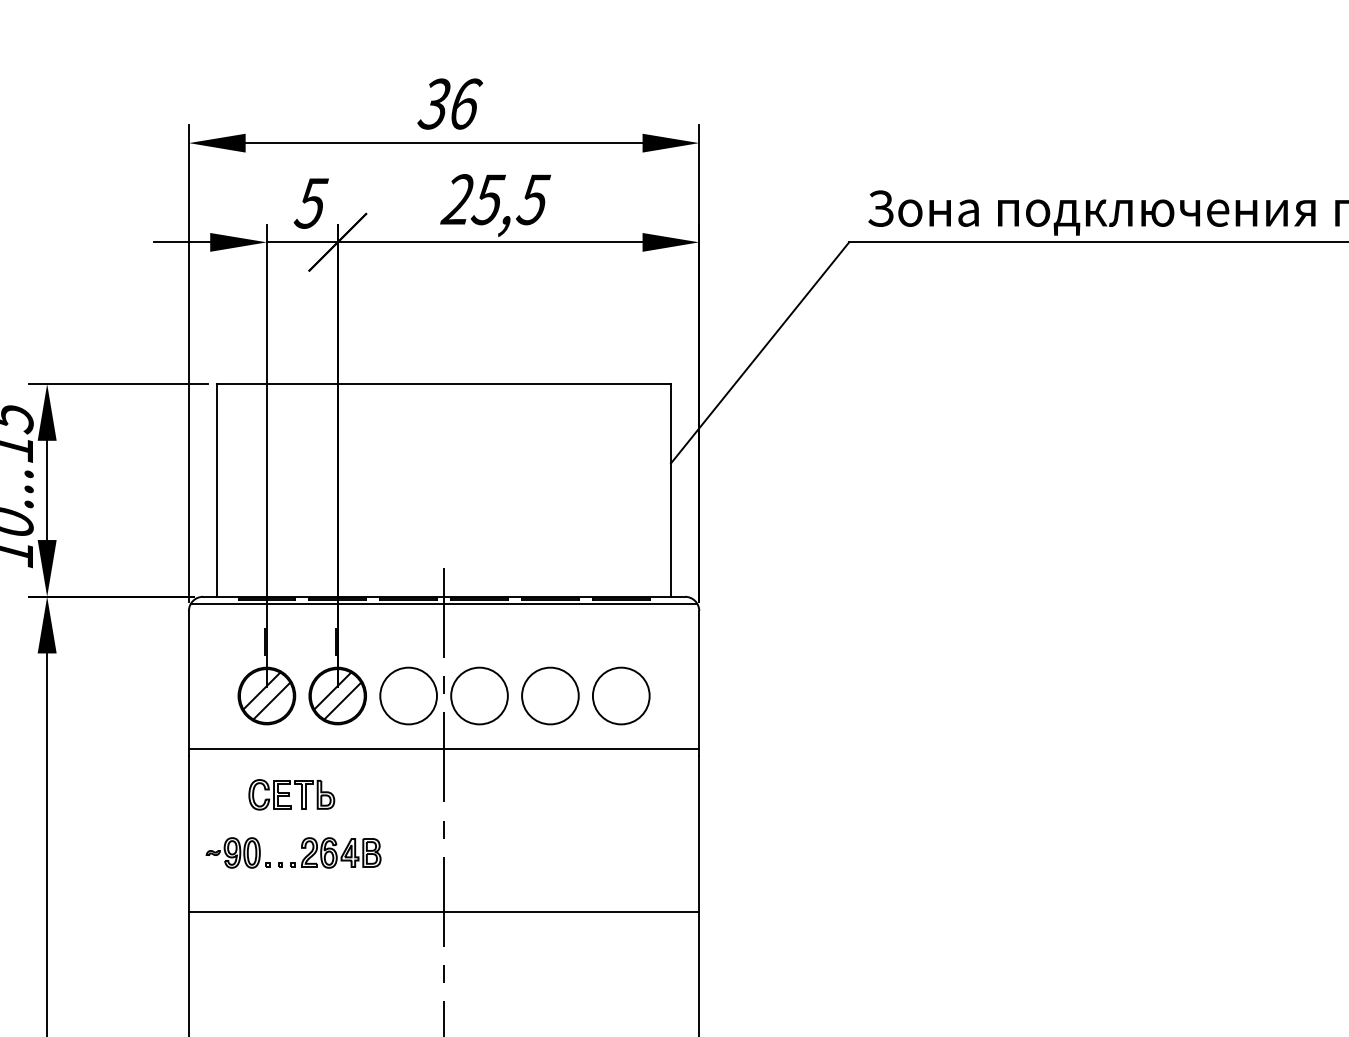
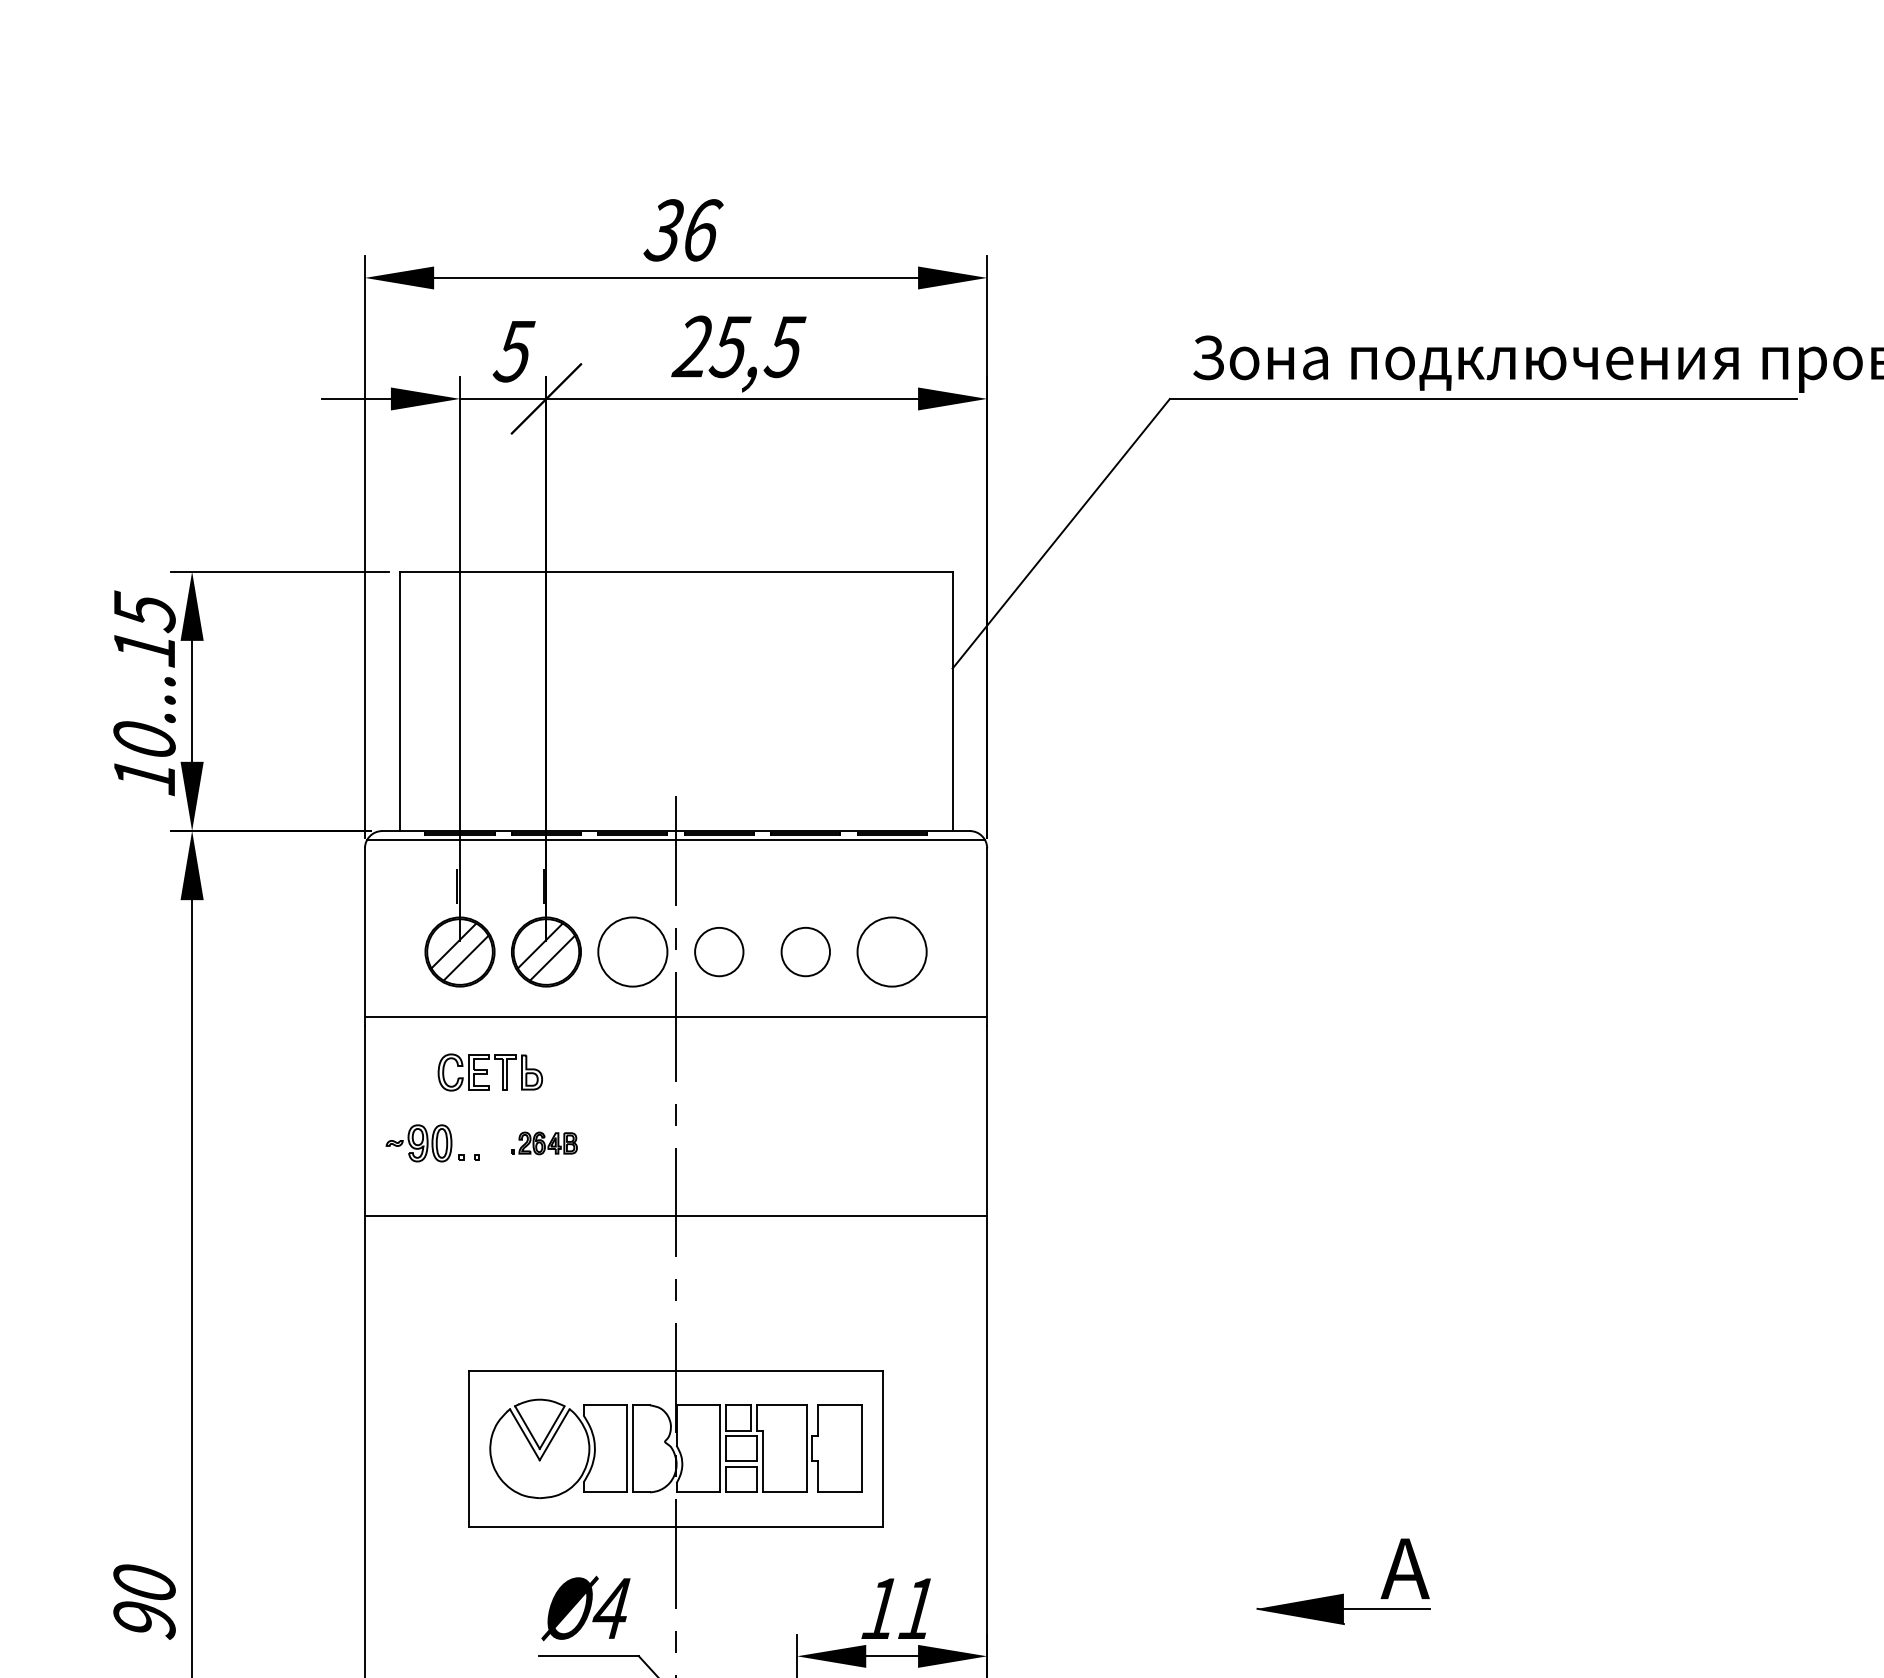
circle: (478, 695) -> (718, 951), size x0.7
circle: (550, 695) -> (805, 951), size x0.7
part: (336, 853) -> (544, 1143), size x0.6

